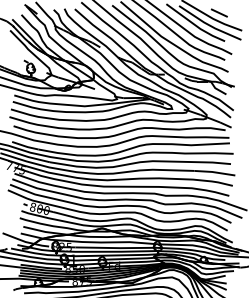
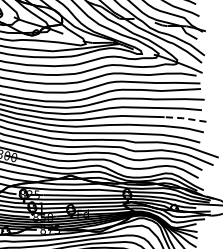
line: (214, 172) -> (185, 118), solid -> dashed

